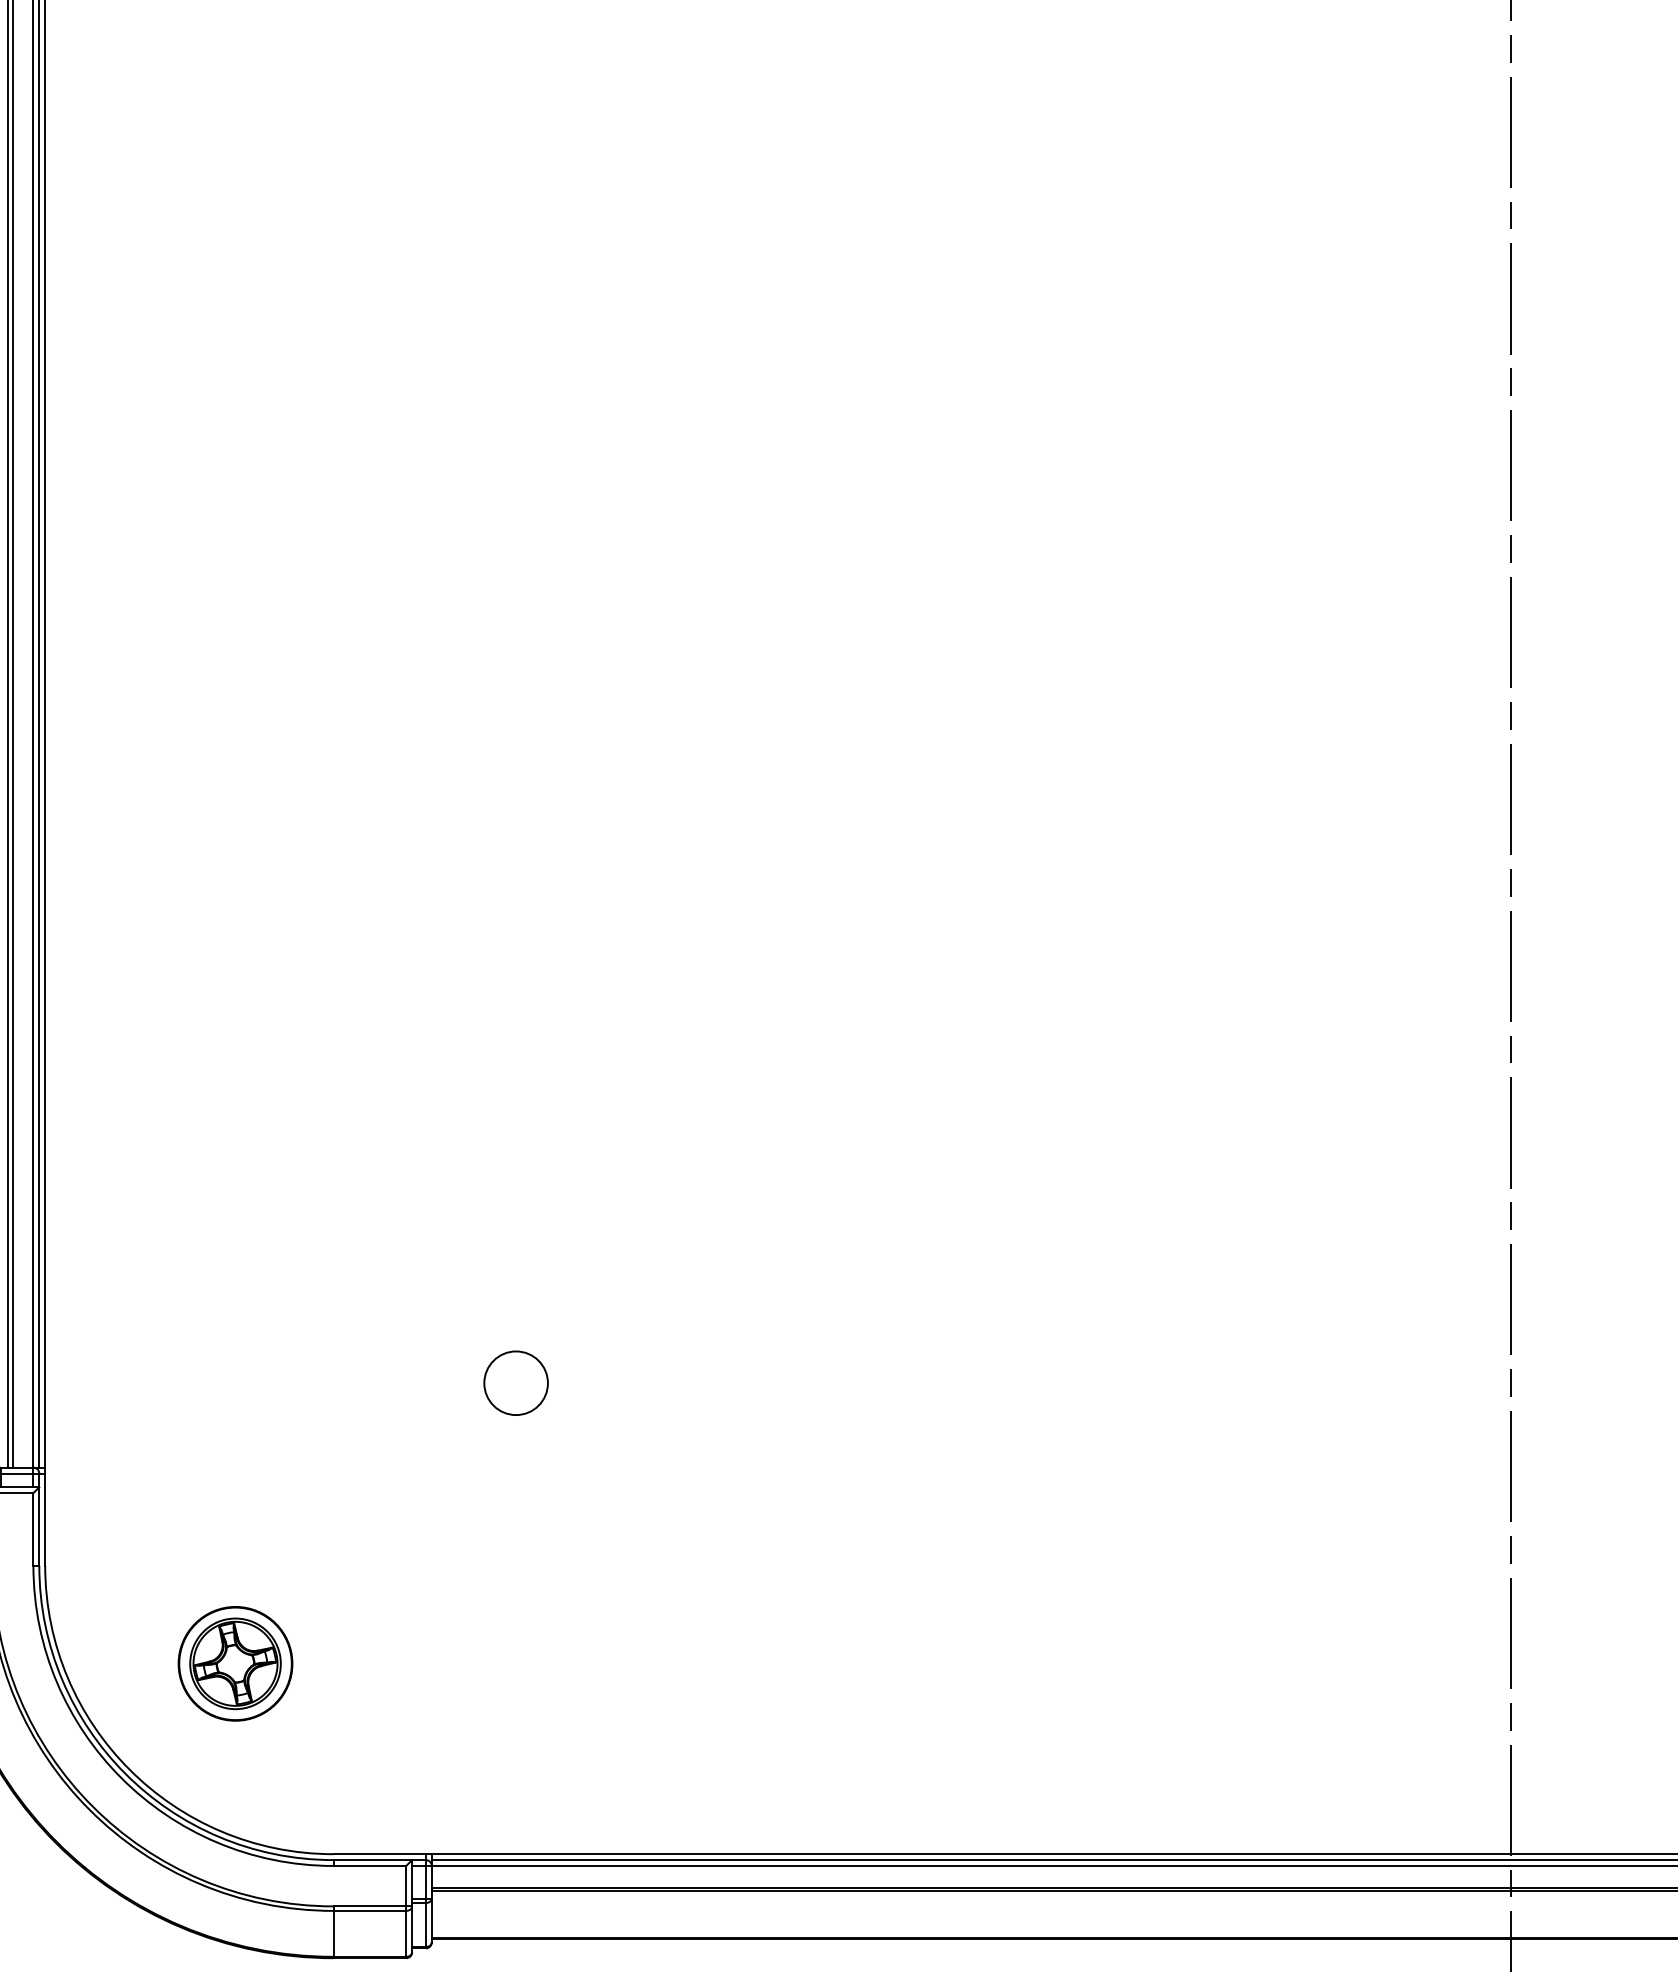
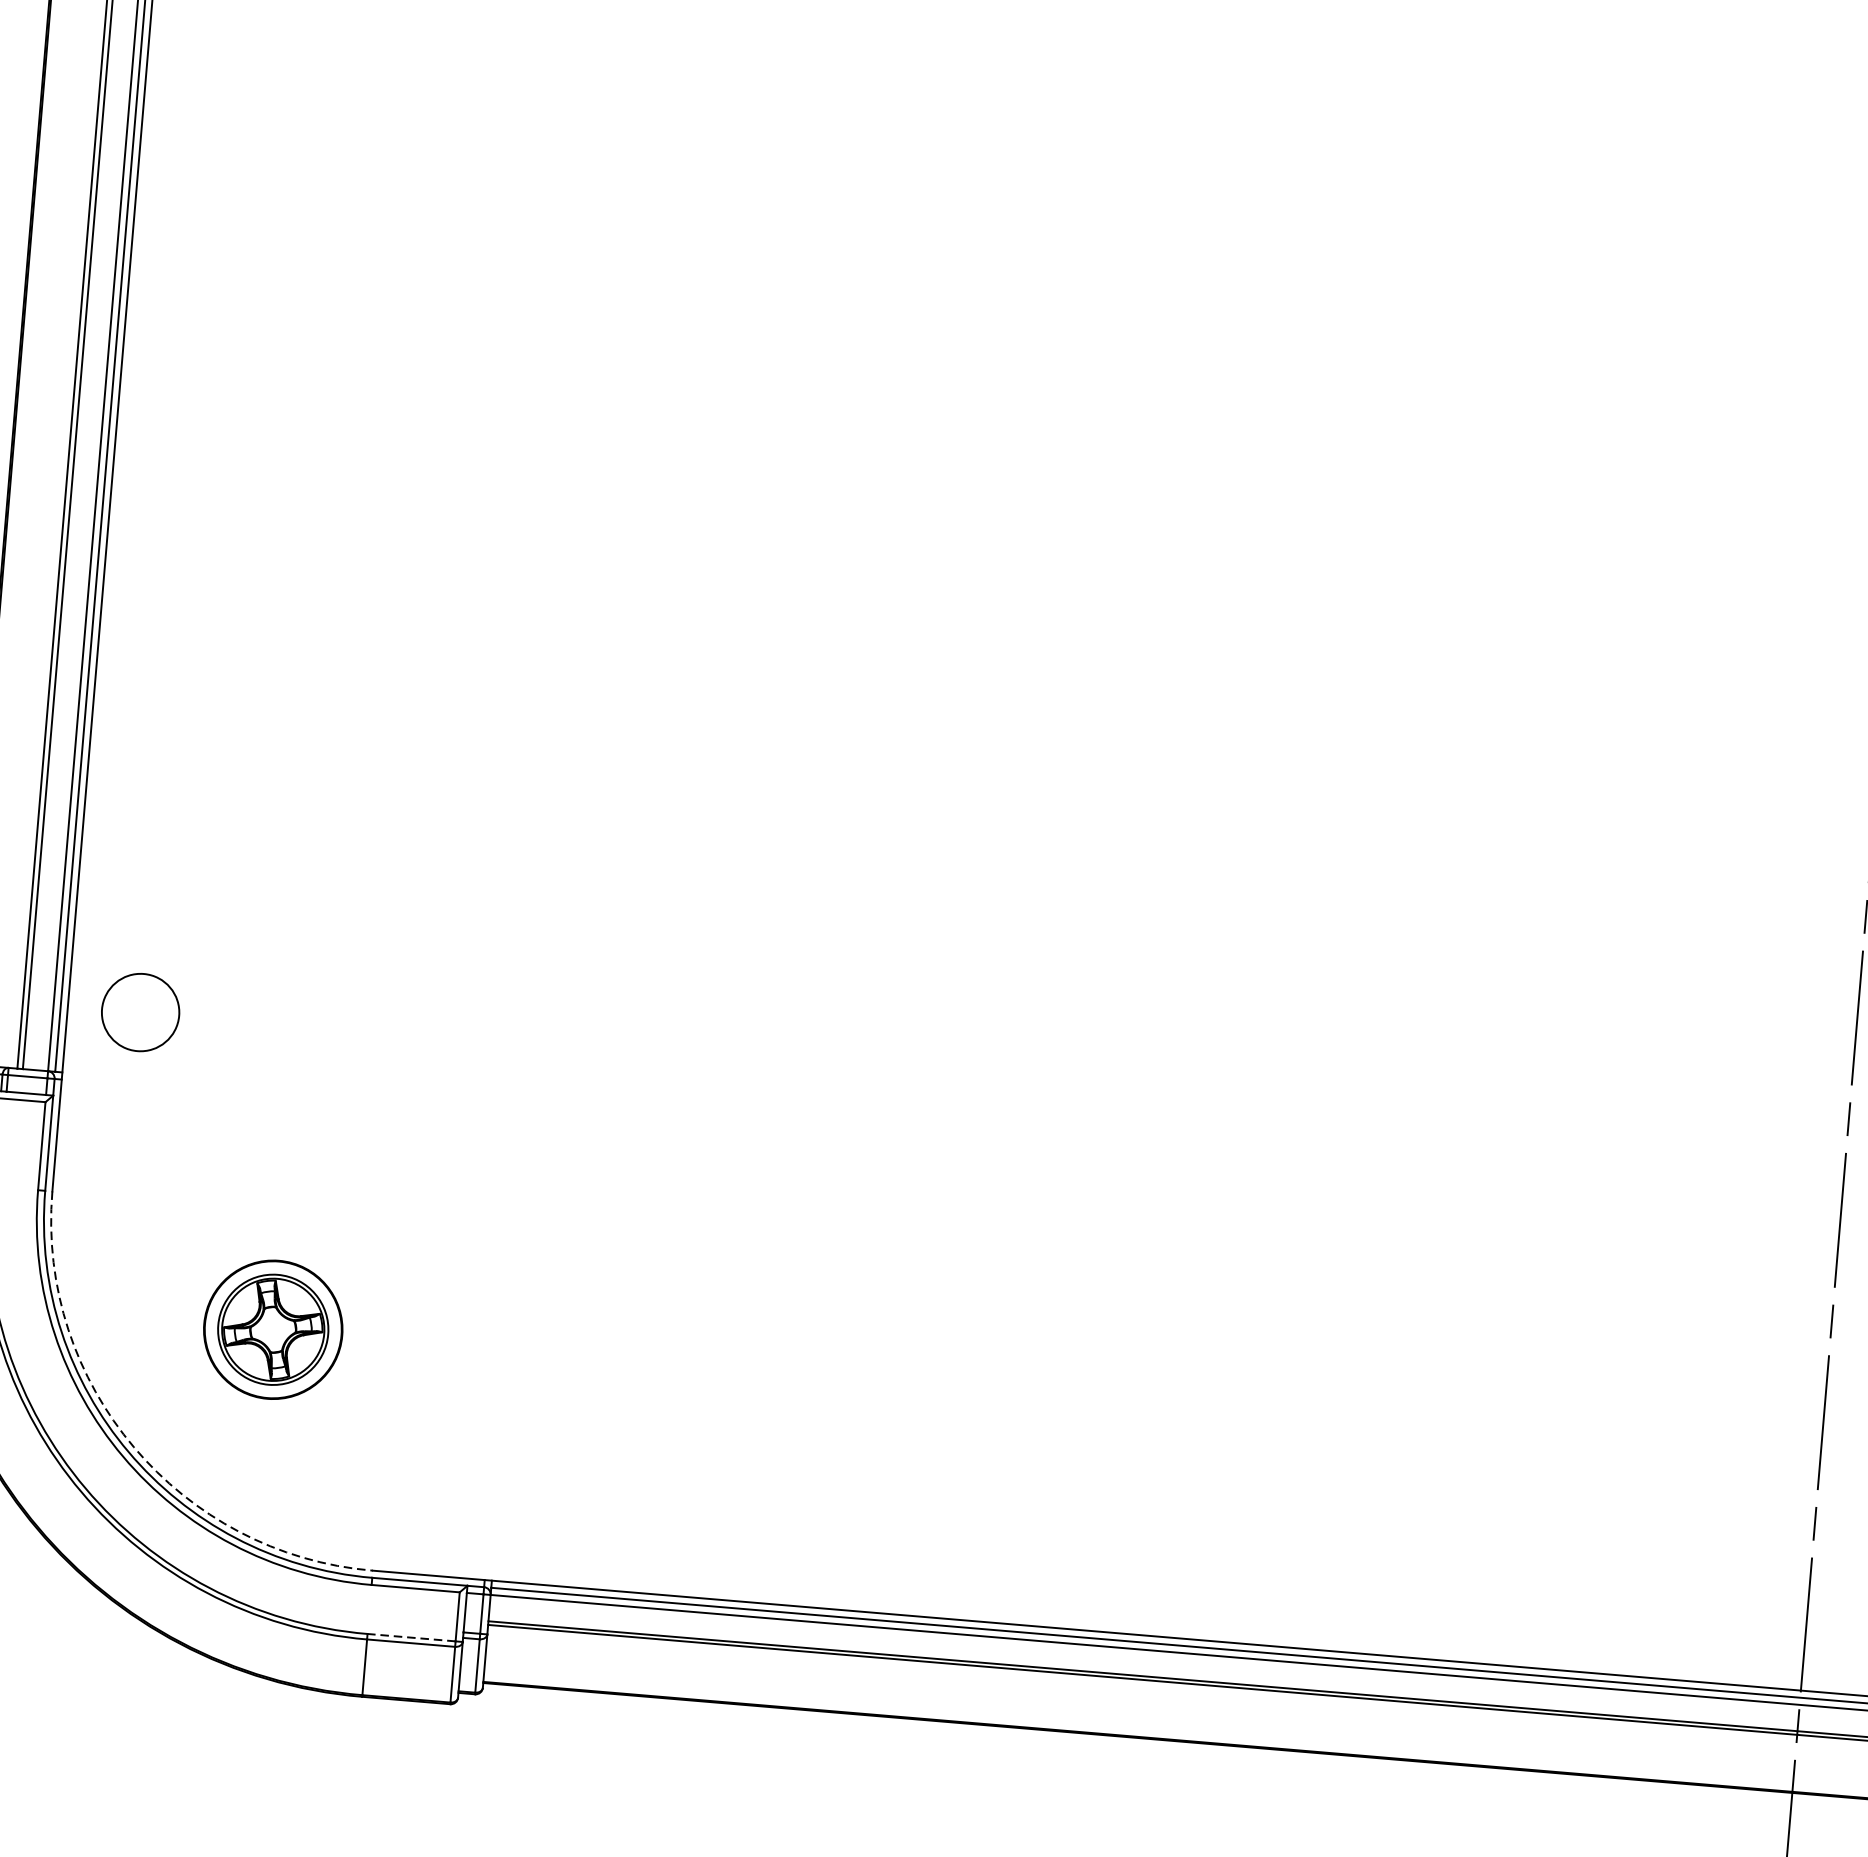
circle: (515, 1382) -> (139, 1011), moved
arc: (129, 1769) -> (133, 1447), solid -> dashed
line: (369, 1906) -> (411, 1637), solid -> dashed

